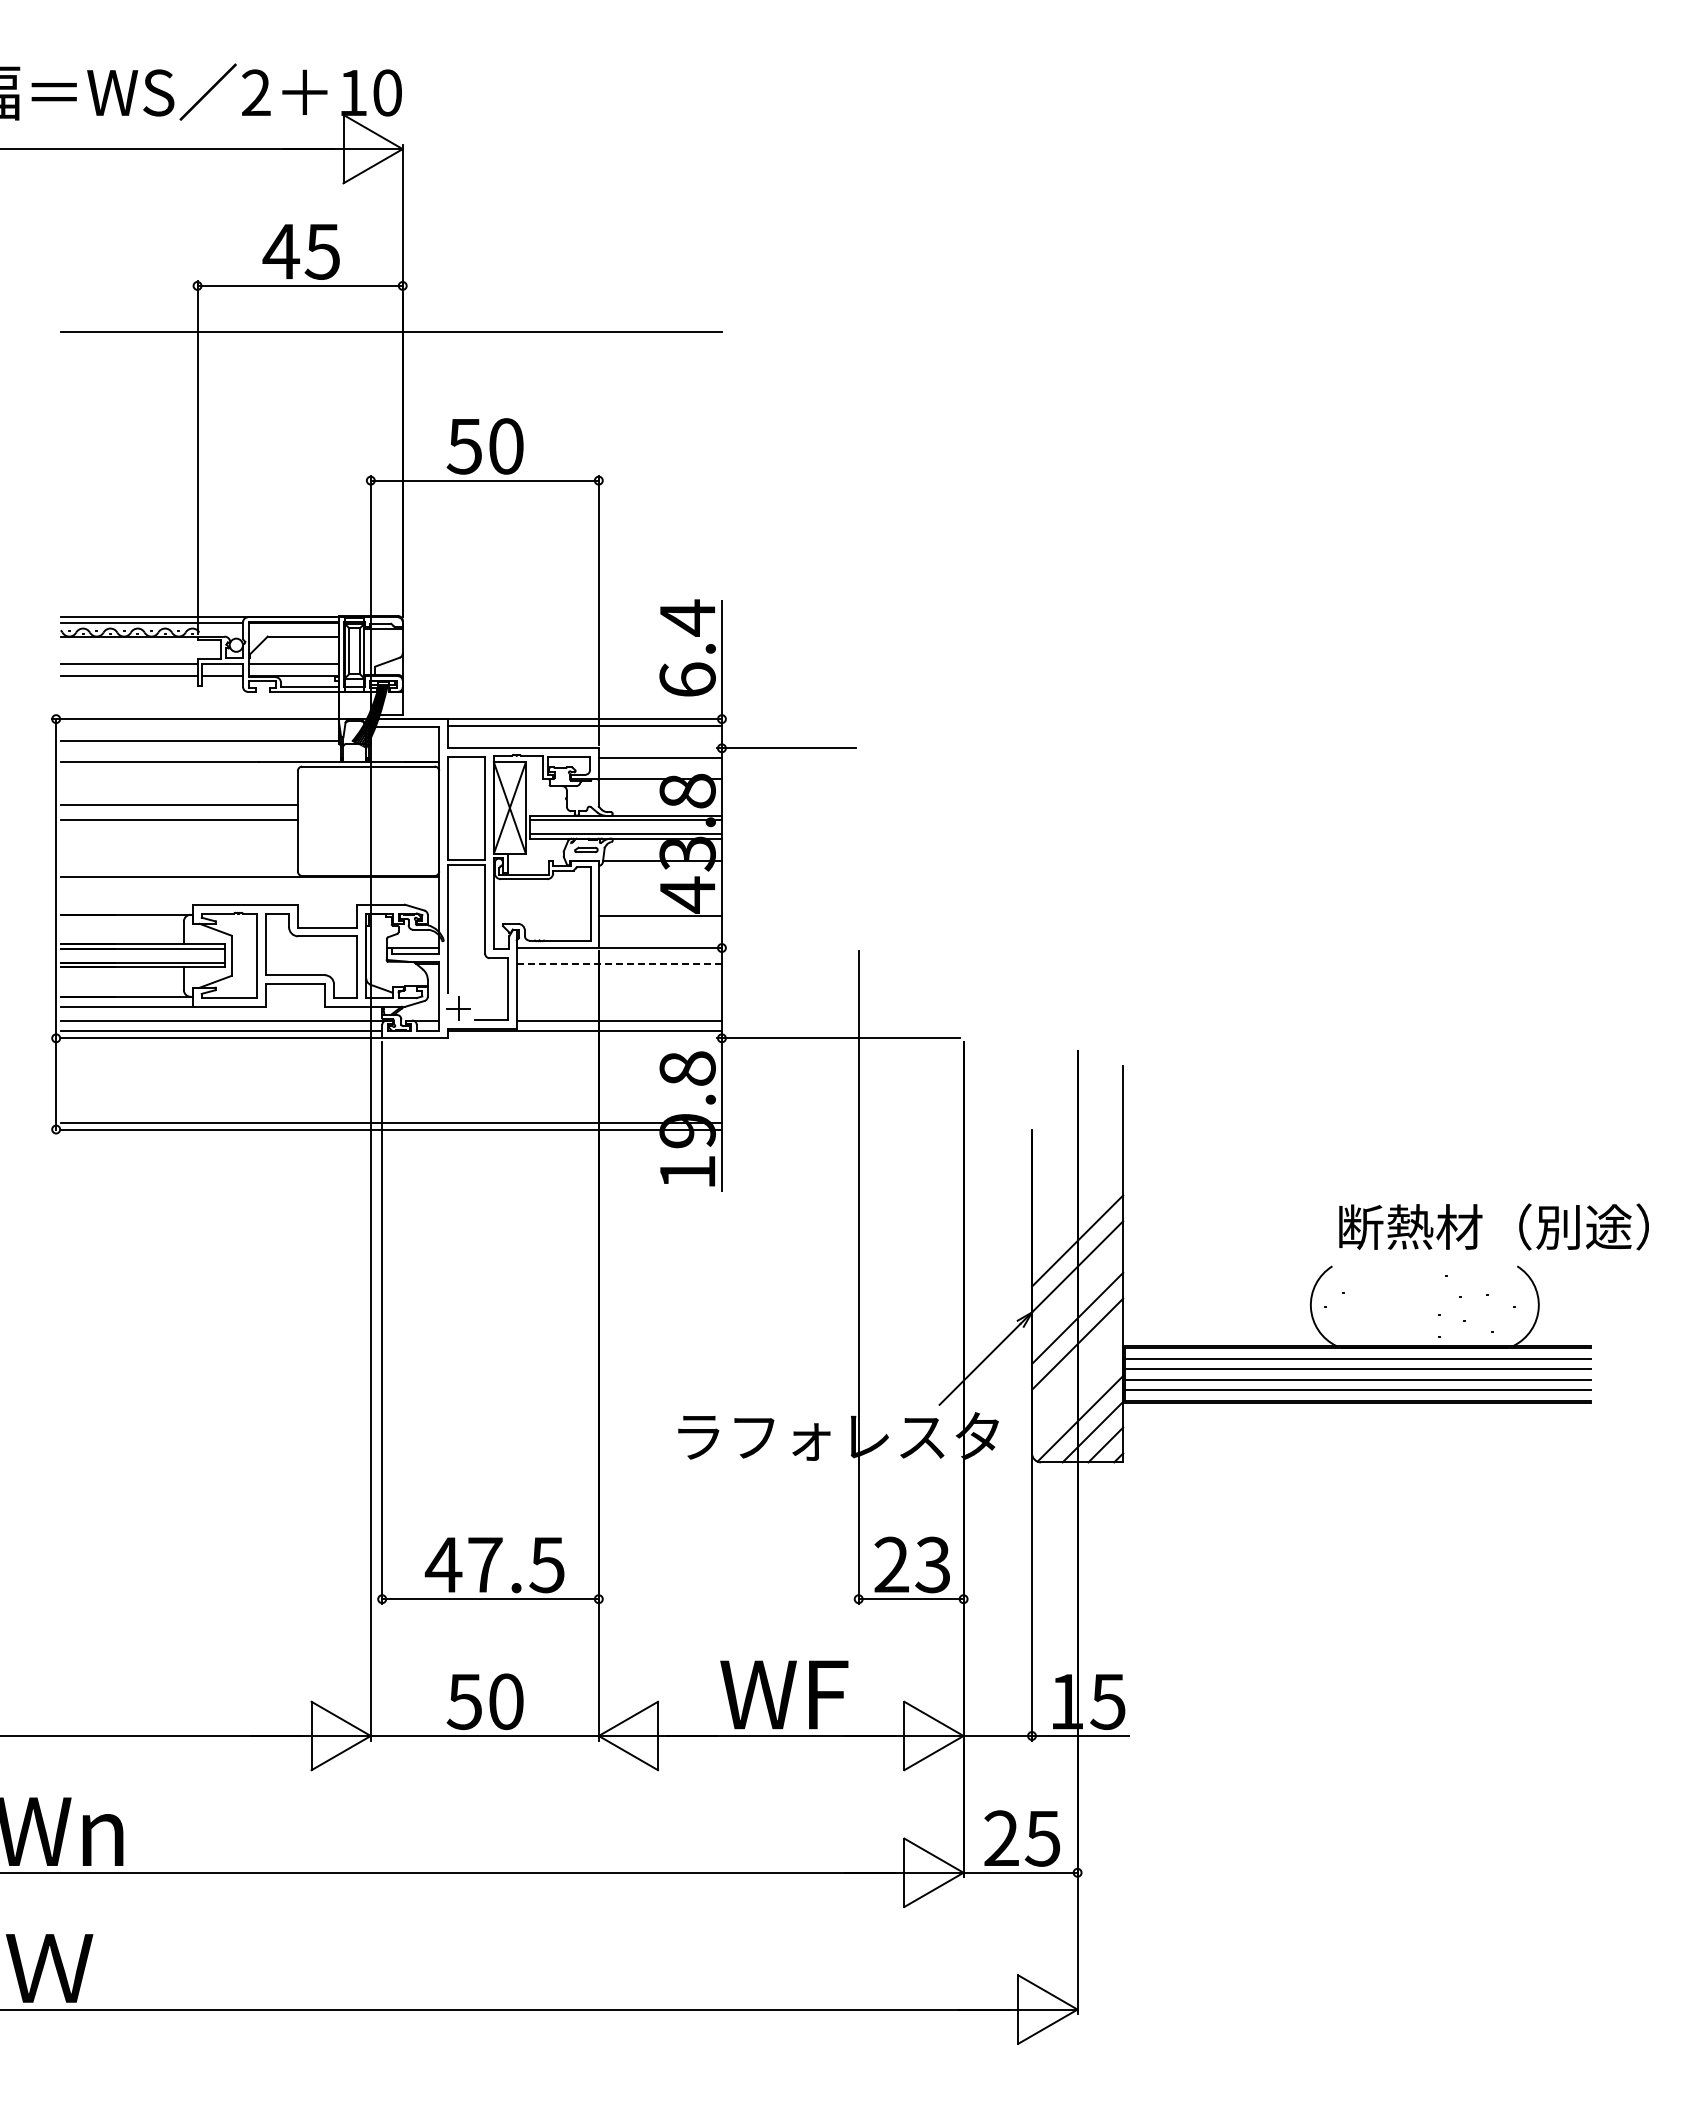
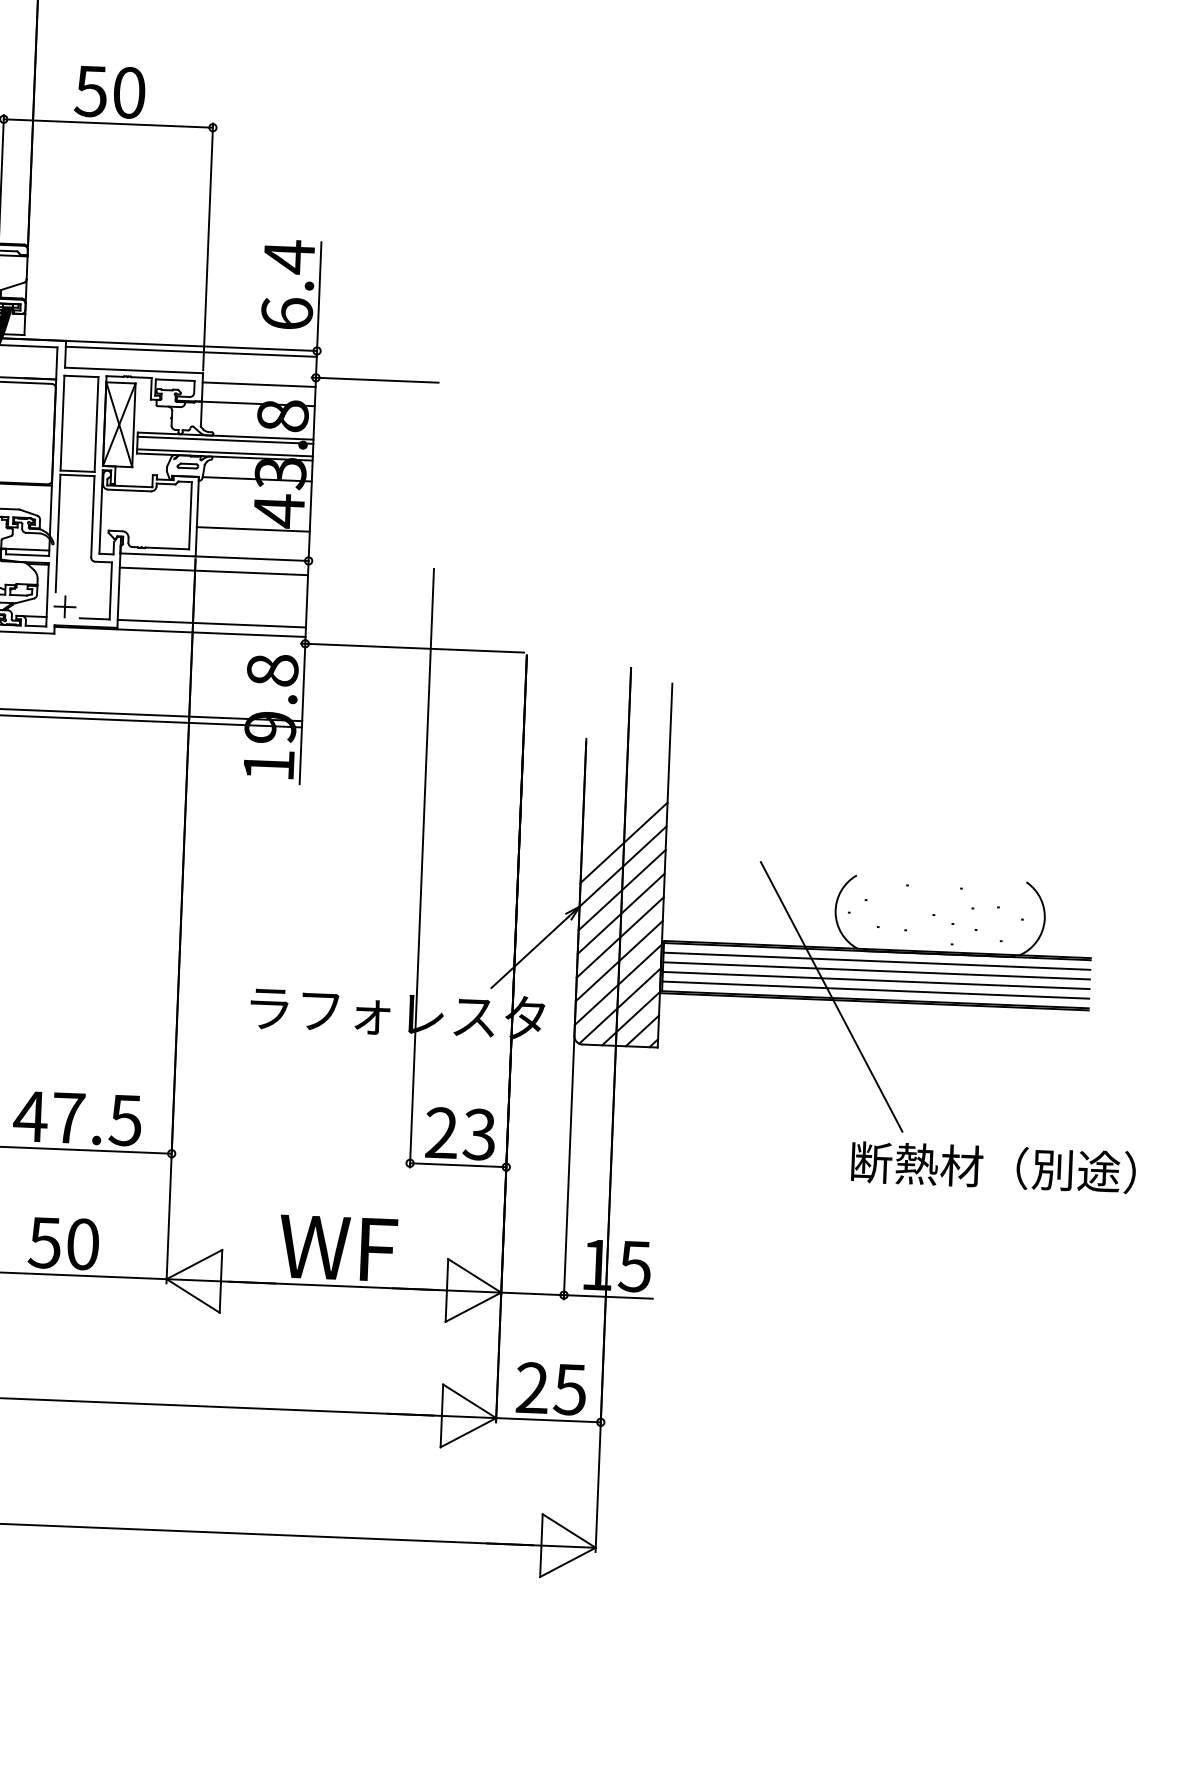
line: (619, 963) -> (214, 571), dashed -> solid
text: (1493, 1226) -> (993, 1166), moved
line: (1077, 1292) -> (622, 890), added
line: (1077, 1369) -> (619, 960), added
line: (1077, 1395) -> (618, 984), added
line: (1310, 1399) -> (831, 996), added

